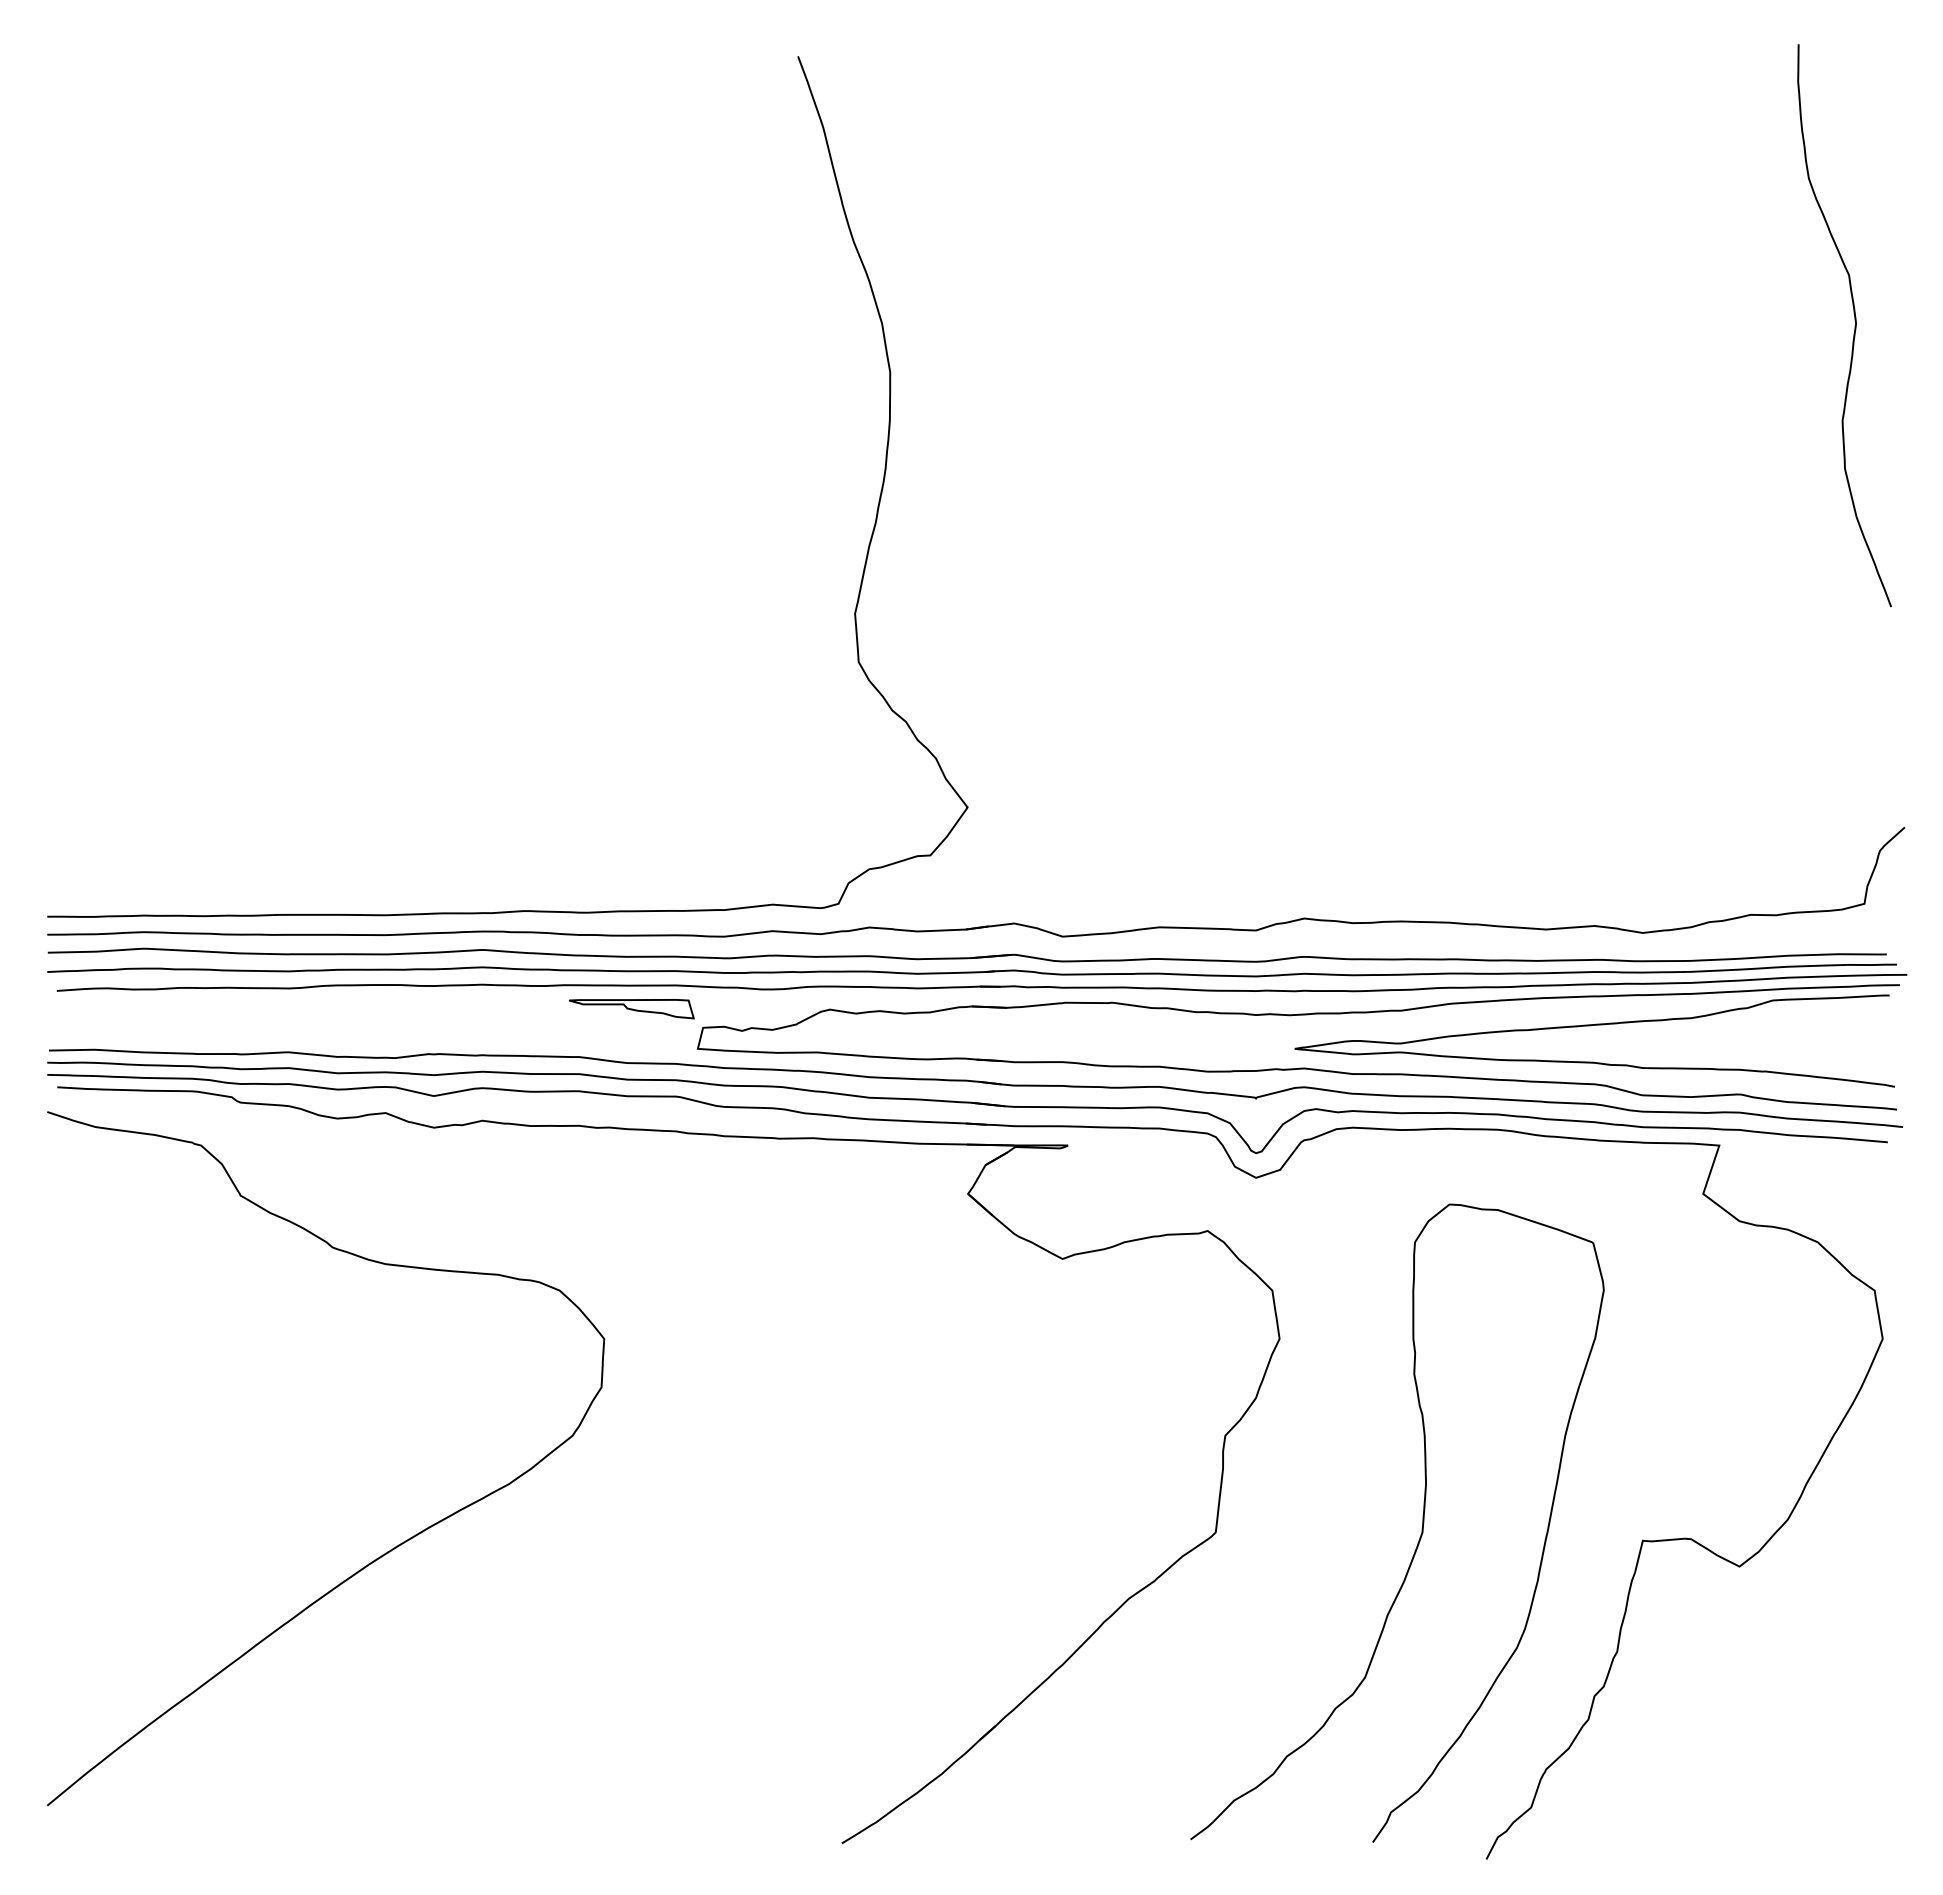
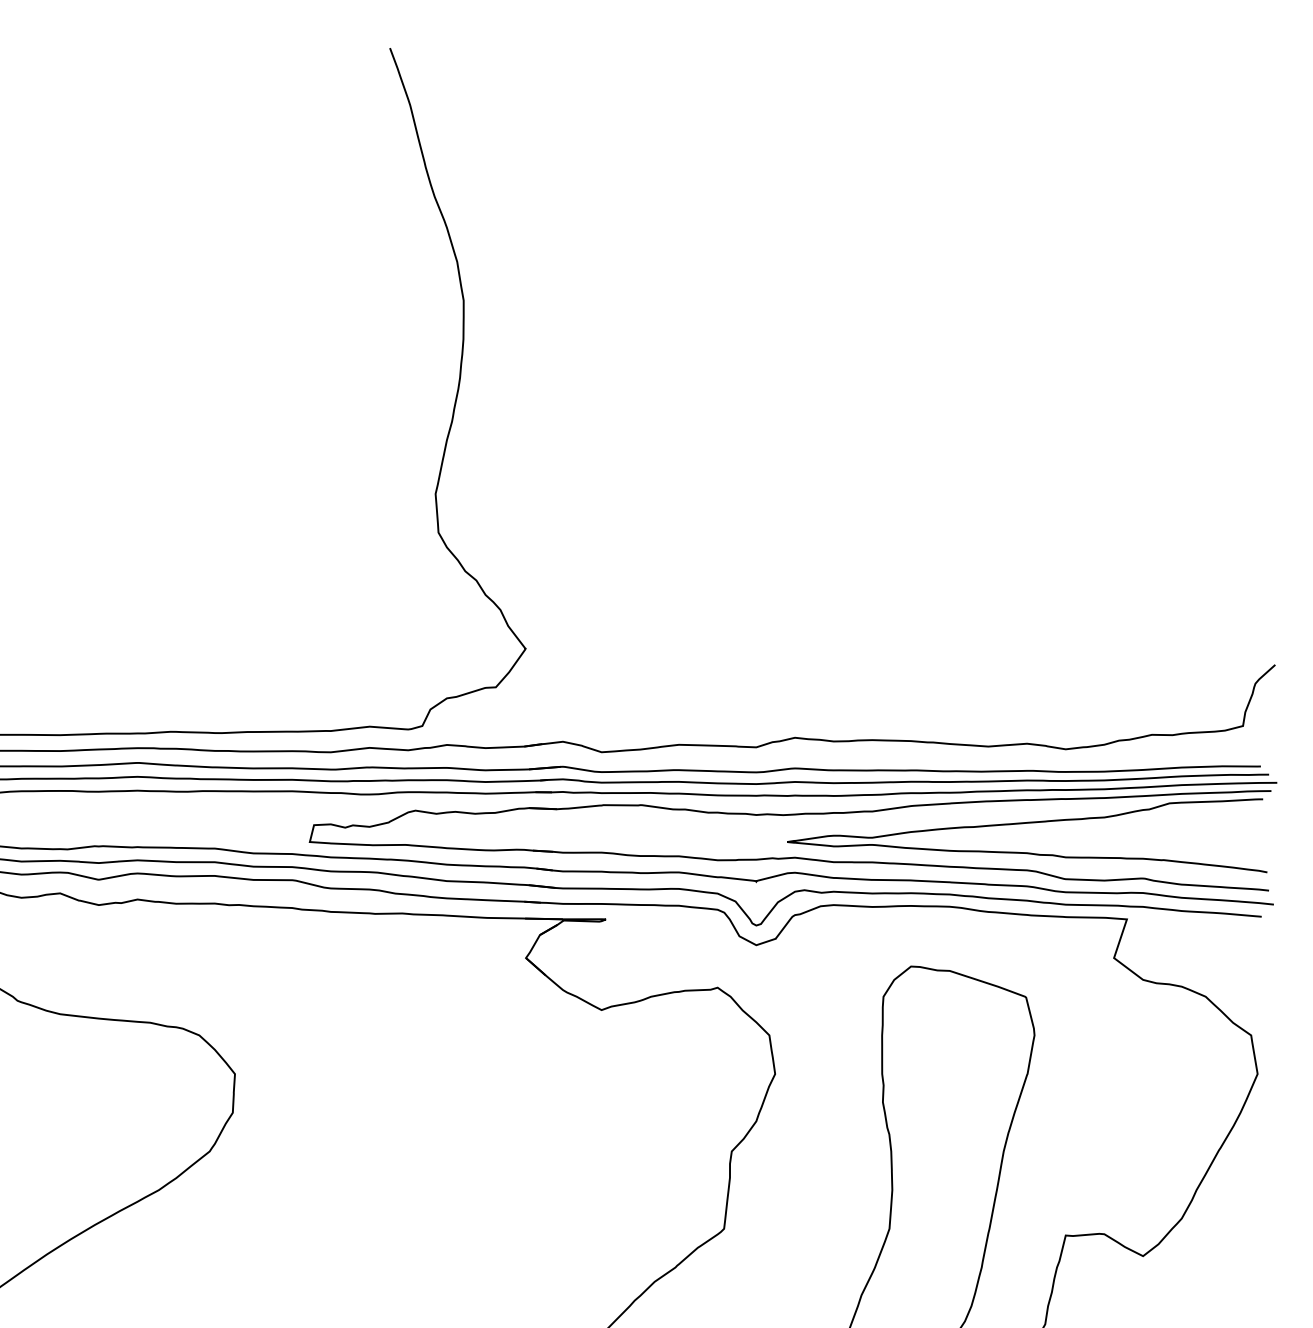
curve: (1854, 326) -> (1235, 264), removed
part: (631, 1009) -> (256, 810), removed

